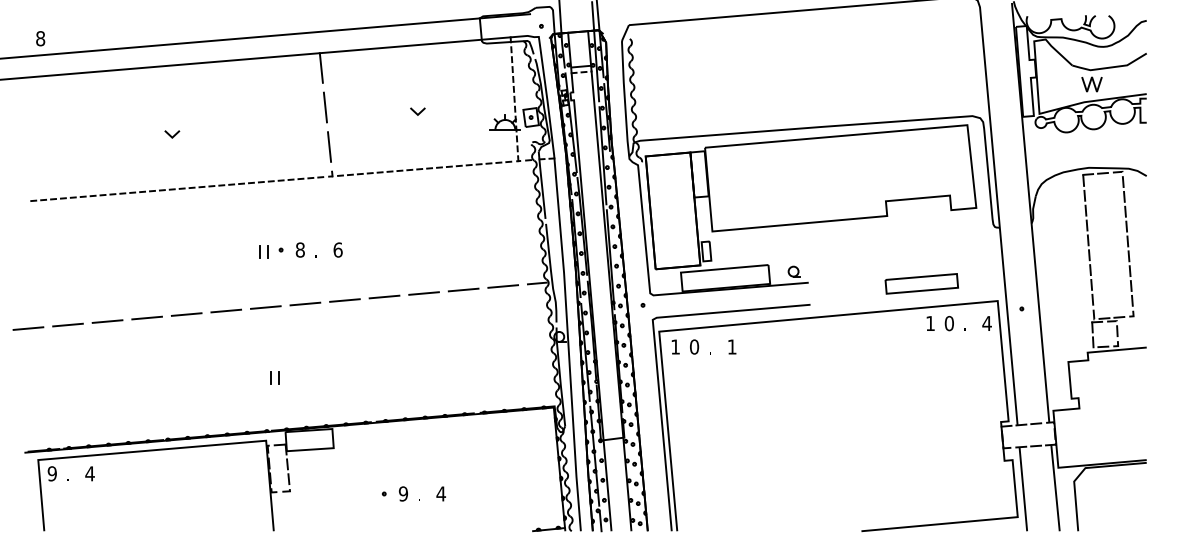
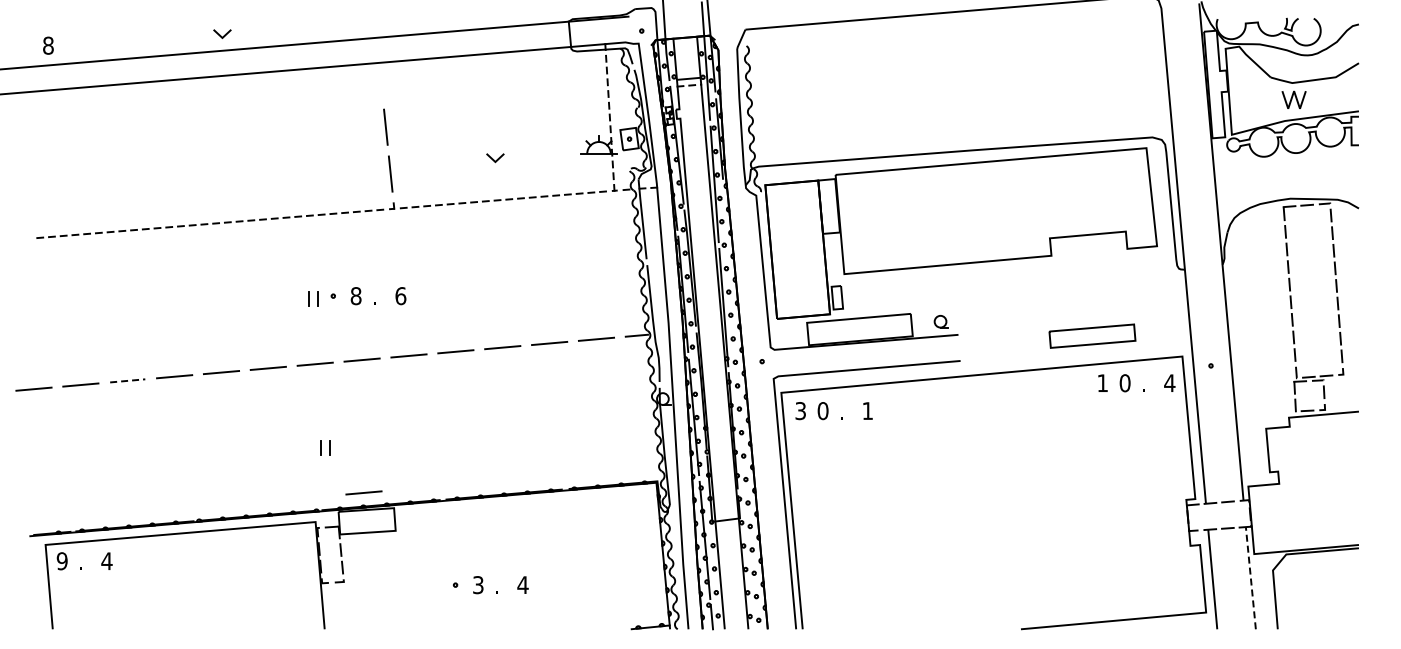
line: (320, 68) -> (380, 80), removed
line: (417, 112) -> (494, 159), moved
line: (170, 134) -> (220, 34), moved
line: (107, 321) -> (127, 380), solid -> dashed
text: (675, 347) -> (800, 411), 1 -> 3
line: (306, 415) -> (363, 492), added
line: (1055, 487) -> (1250, 577), solid -> dashed
text: (402, 493) -> (477, 584), 9 -> 3

